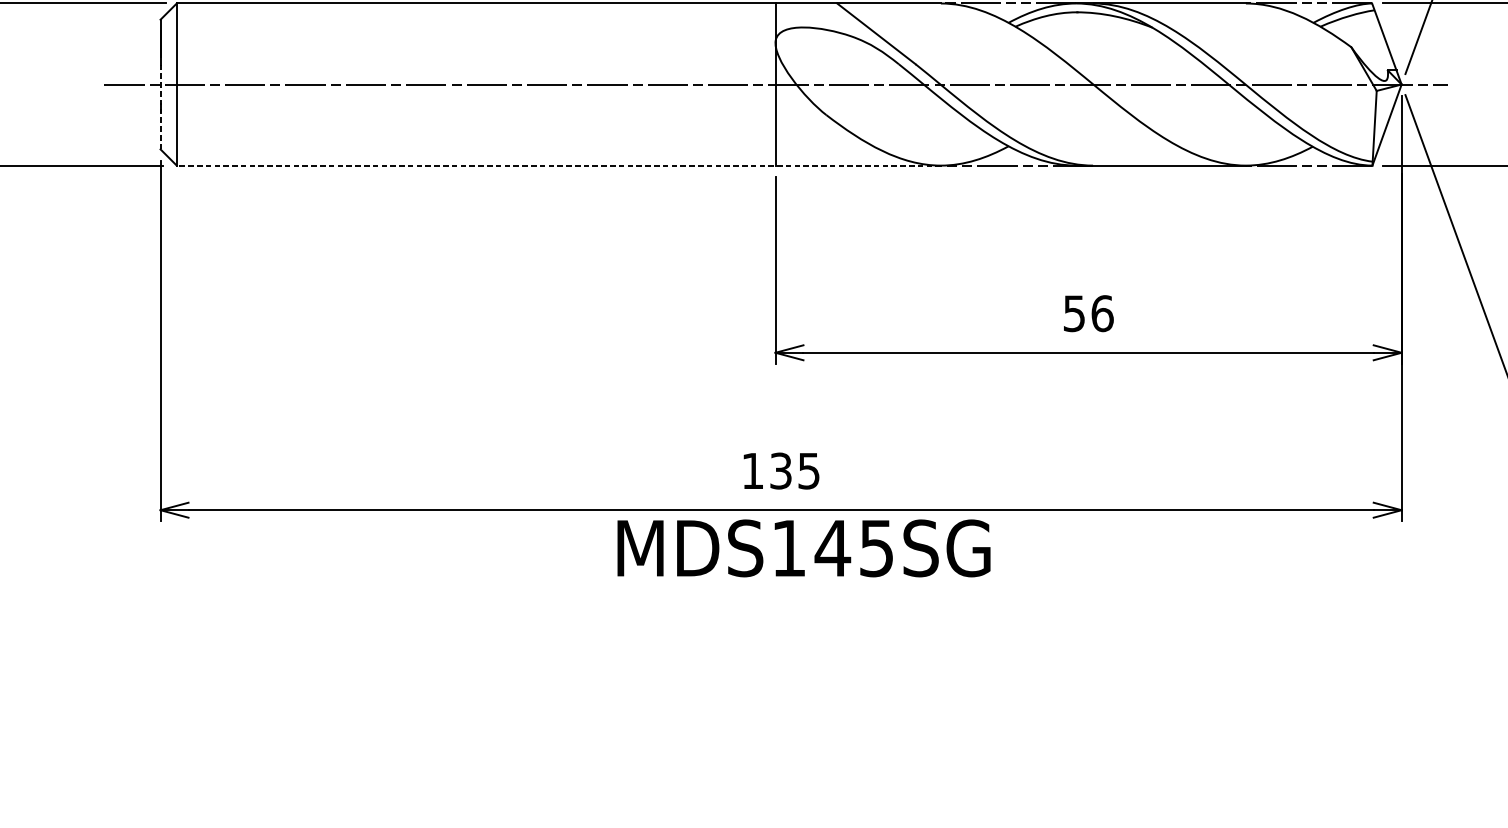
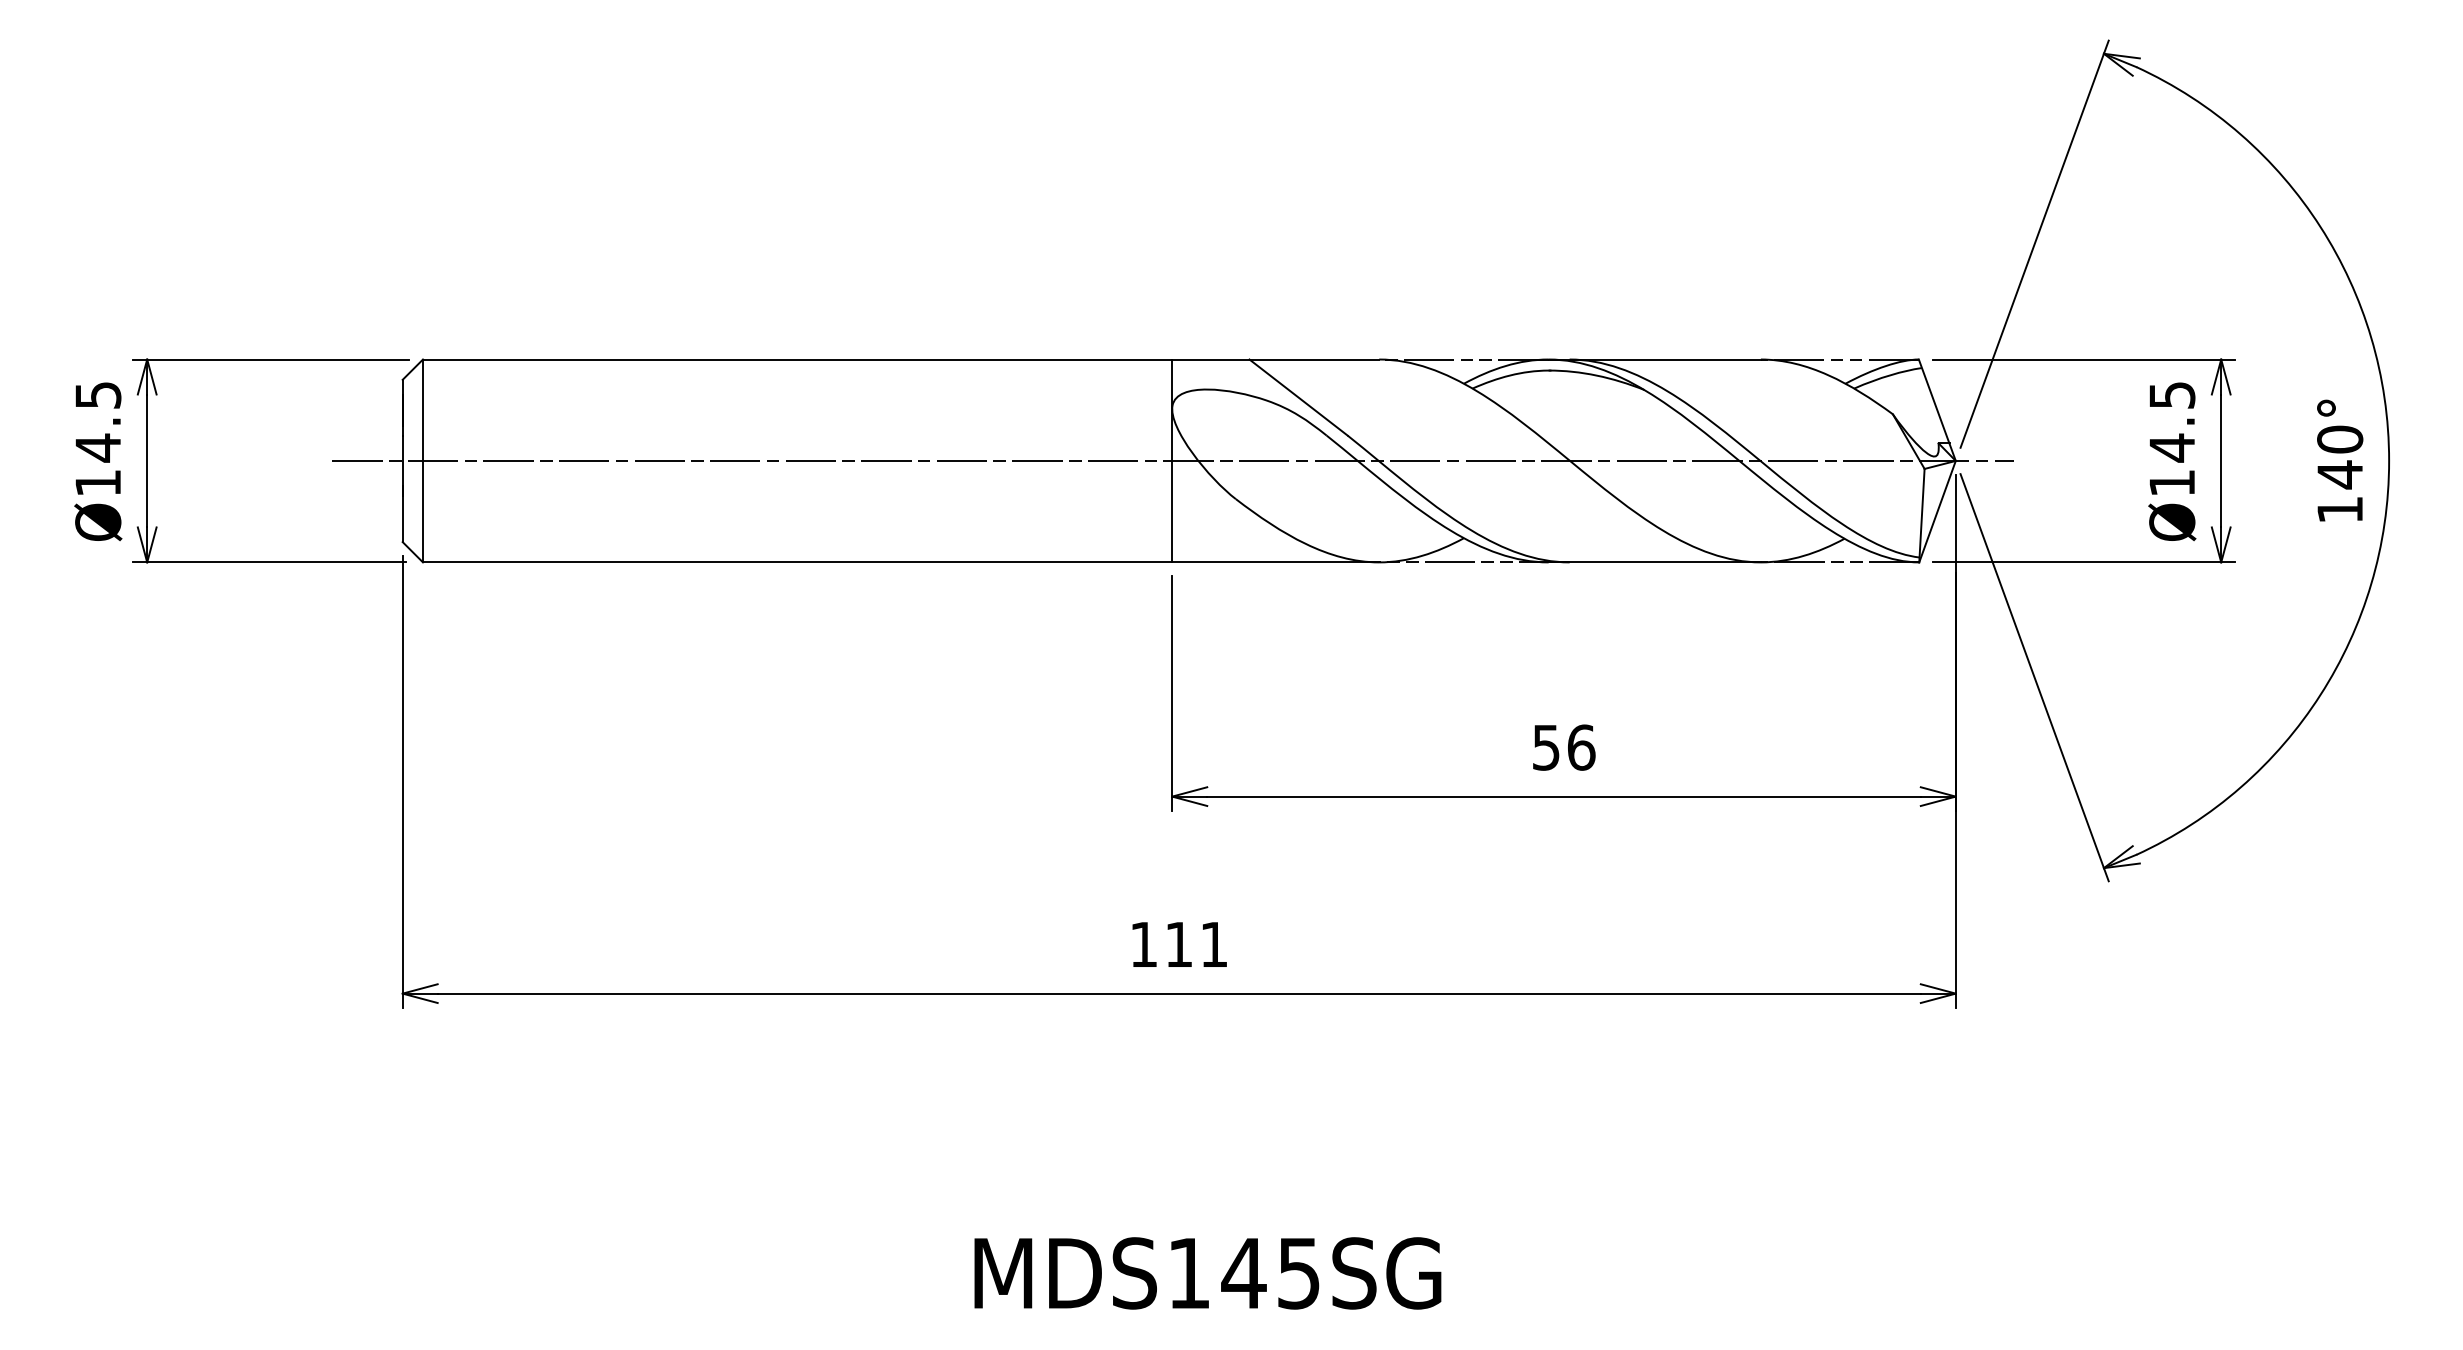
line: (160, 107) -> (402, 489), dashed -> solid
line: (558, 165) -> (900, 562), dashed -> solid
text: (794, 470) -> (1196, 944), 135 -> 111
text: (803, 548) -> (1207, 1273), moved

